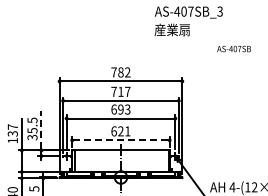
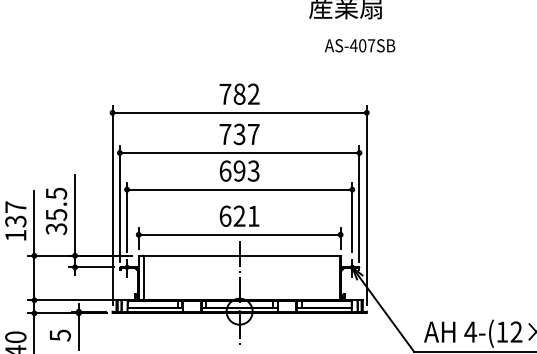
text: (233, 48) -> (358, 44), moved
text: (120, 91) -> (238, 133), 717 -> 737
line: (41, 129) -> (75, 212), dashed -> solid
line: (120, 140) -> (238, 235), dashed -> solid

